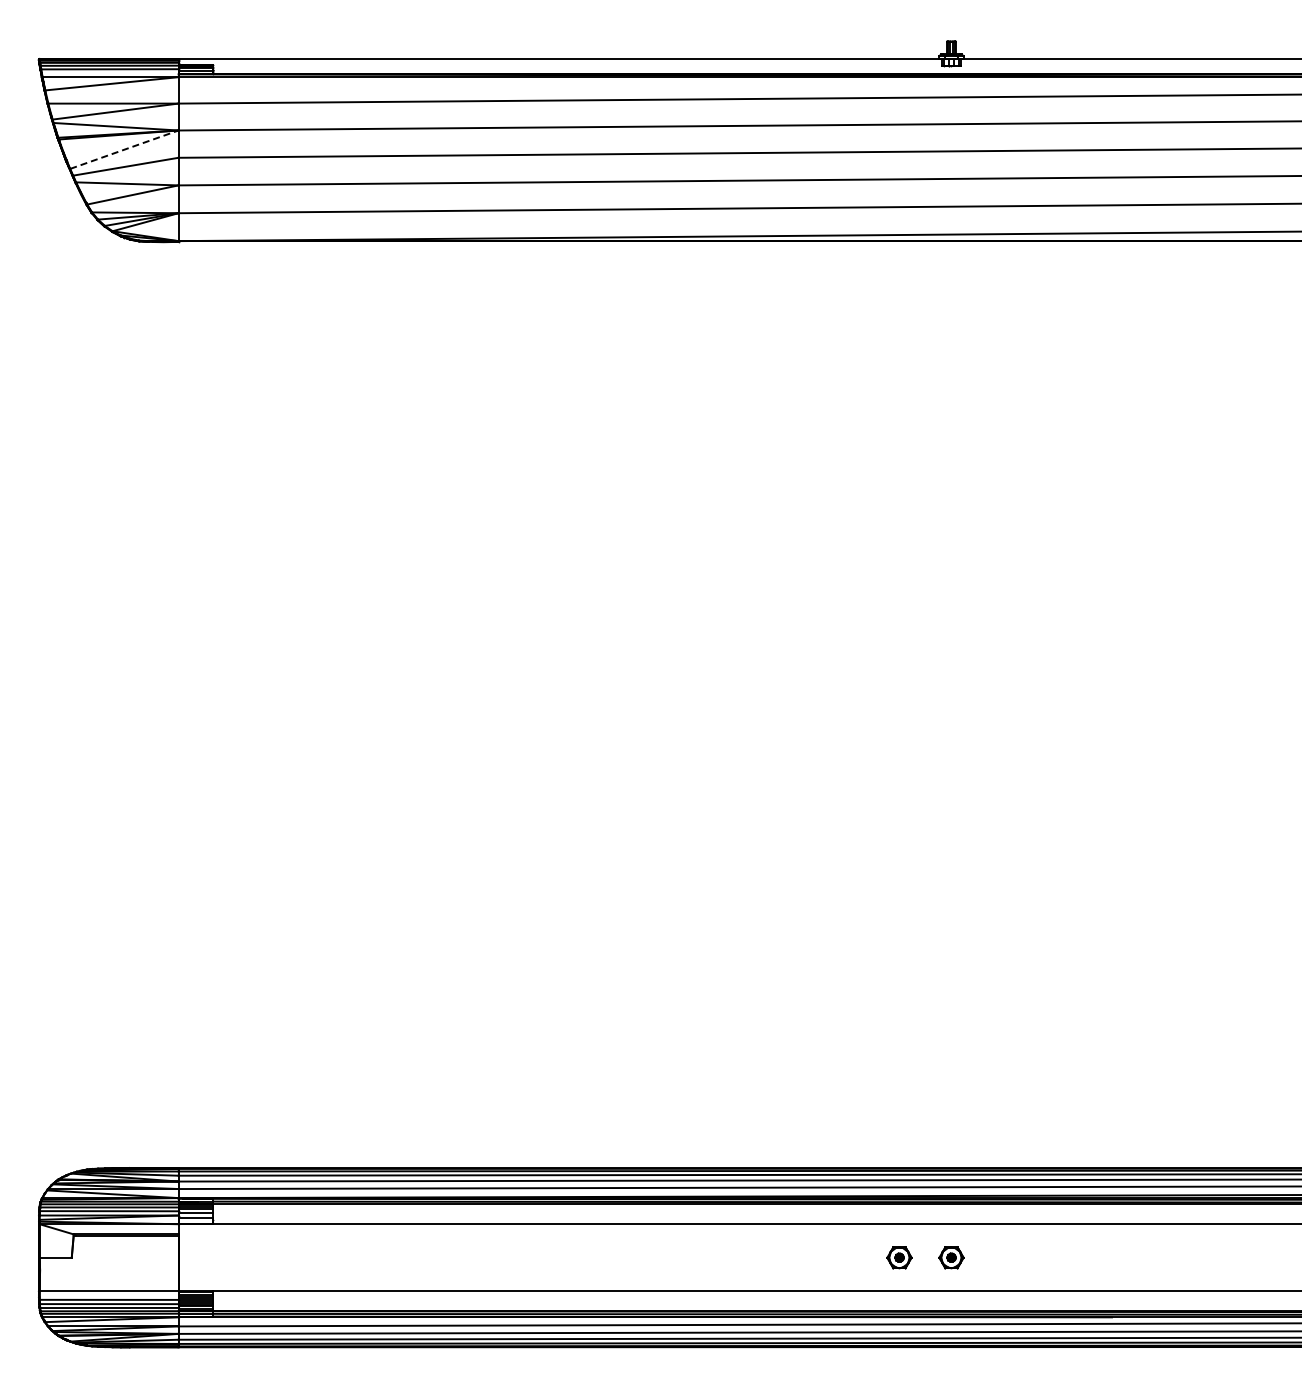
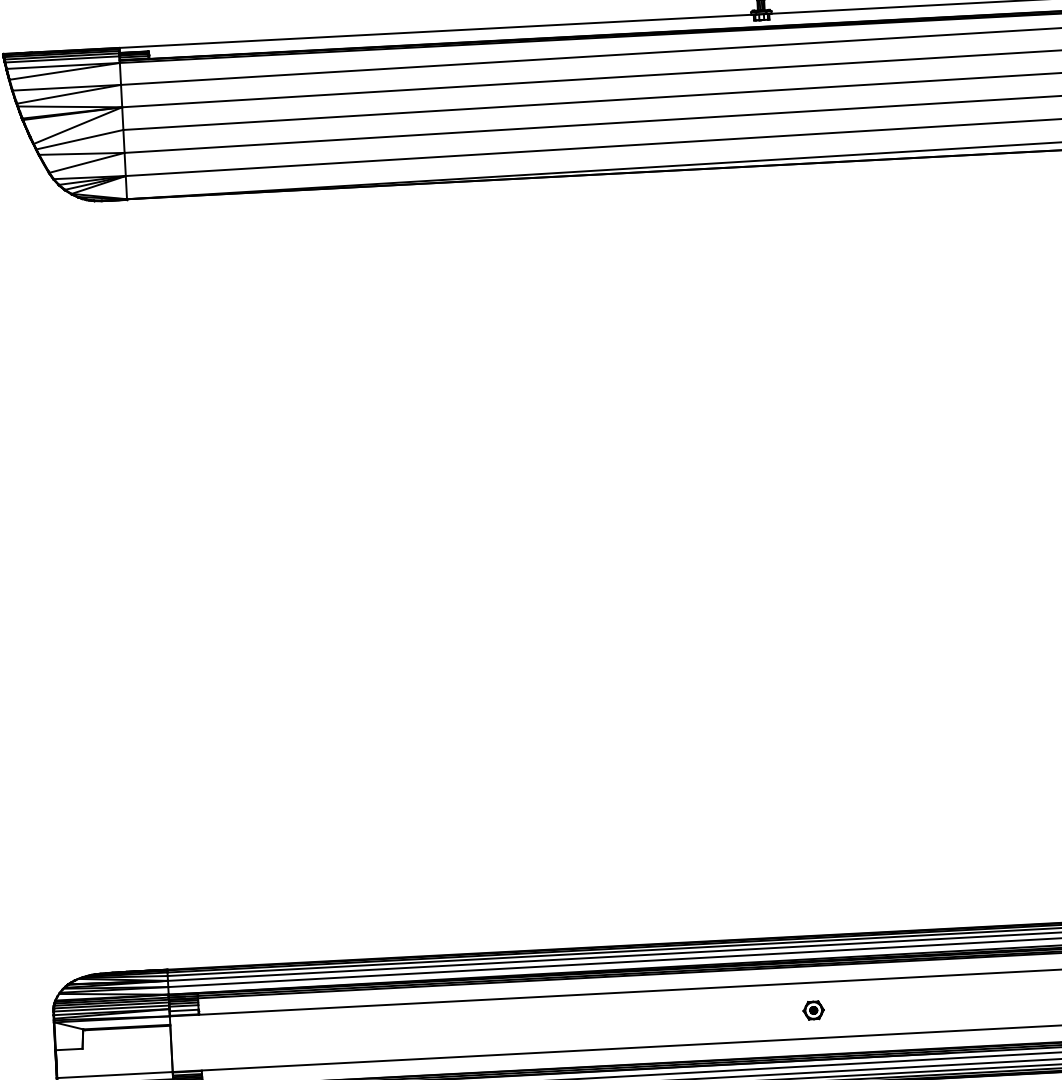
line: (124, 149) -> (78, 125), dashed -> solid
part: (899, 1257) -> (770, 1012), removed

